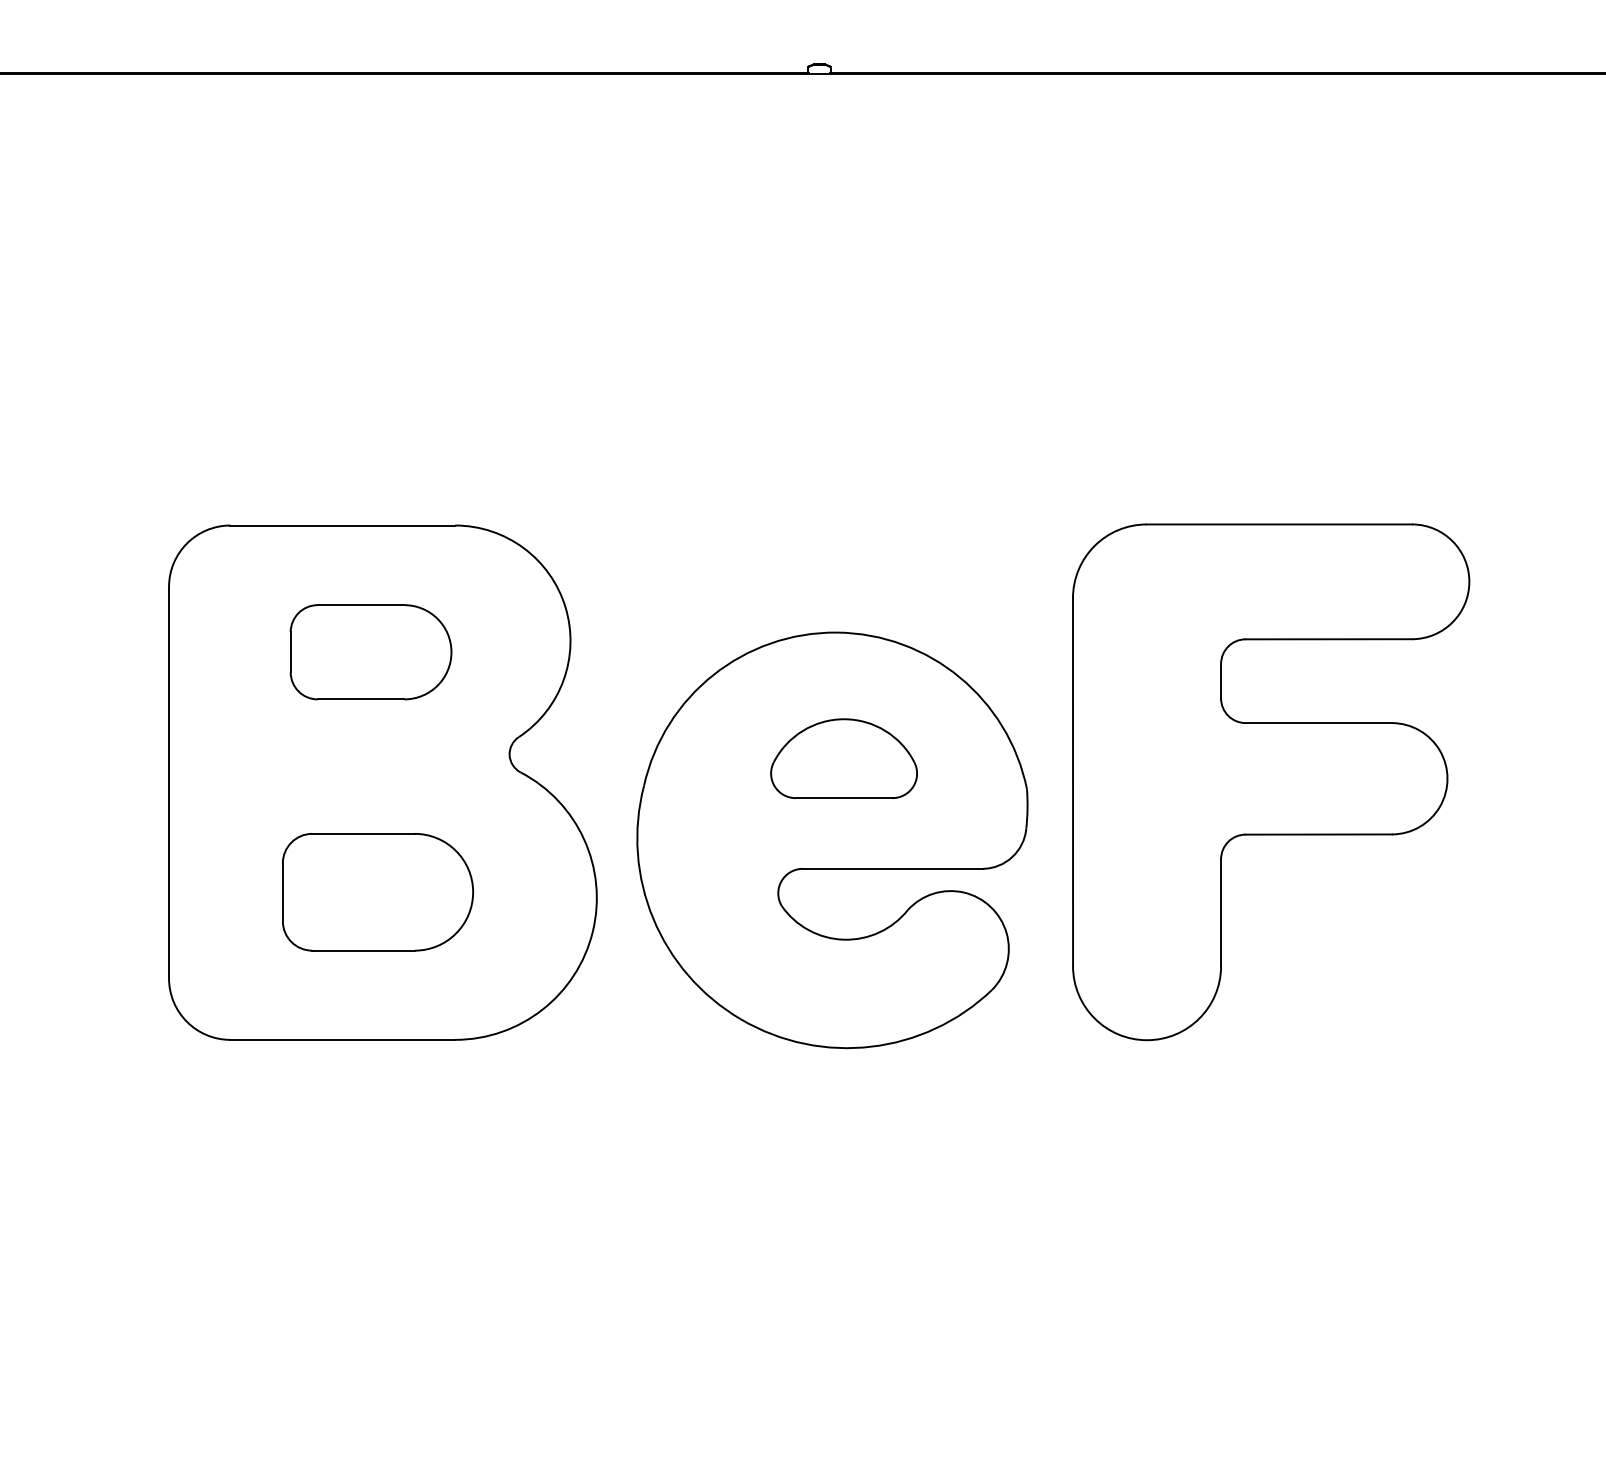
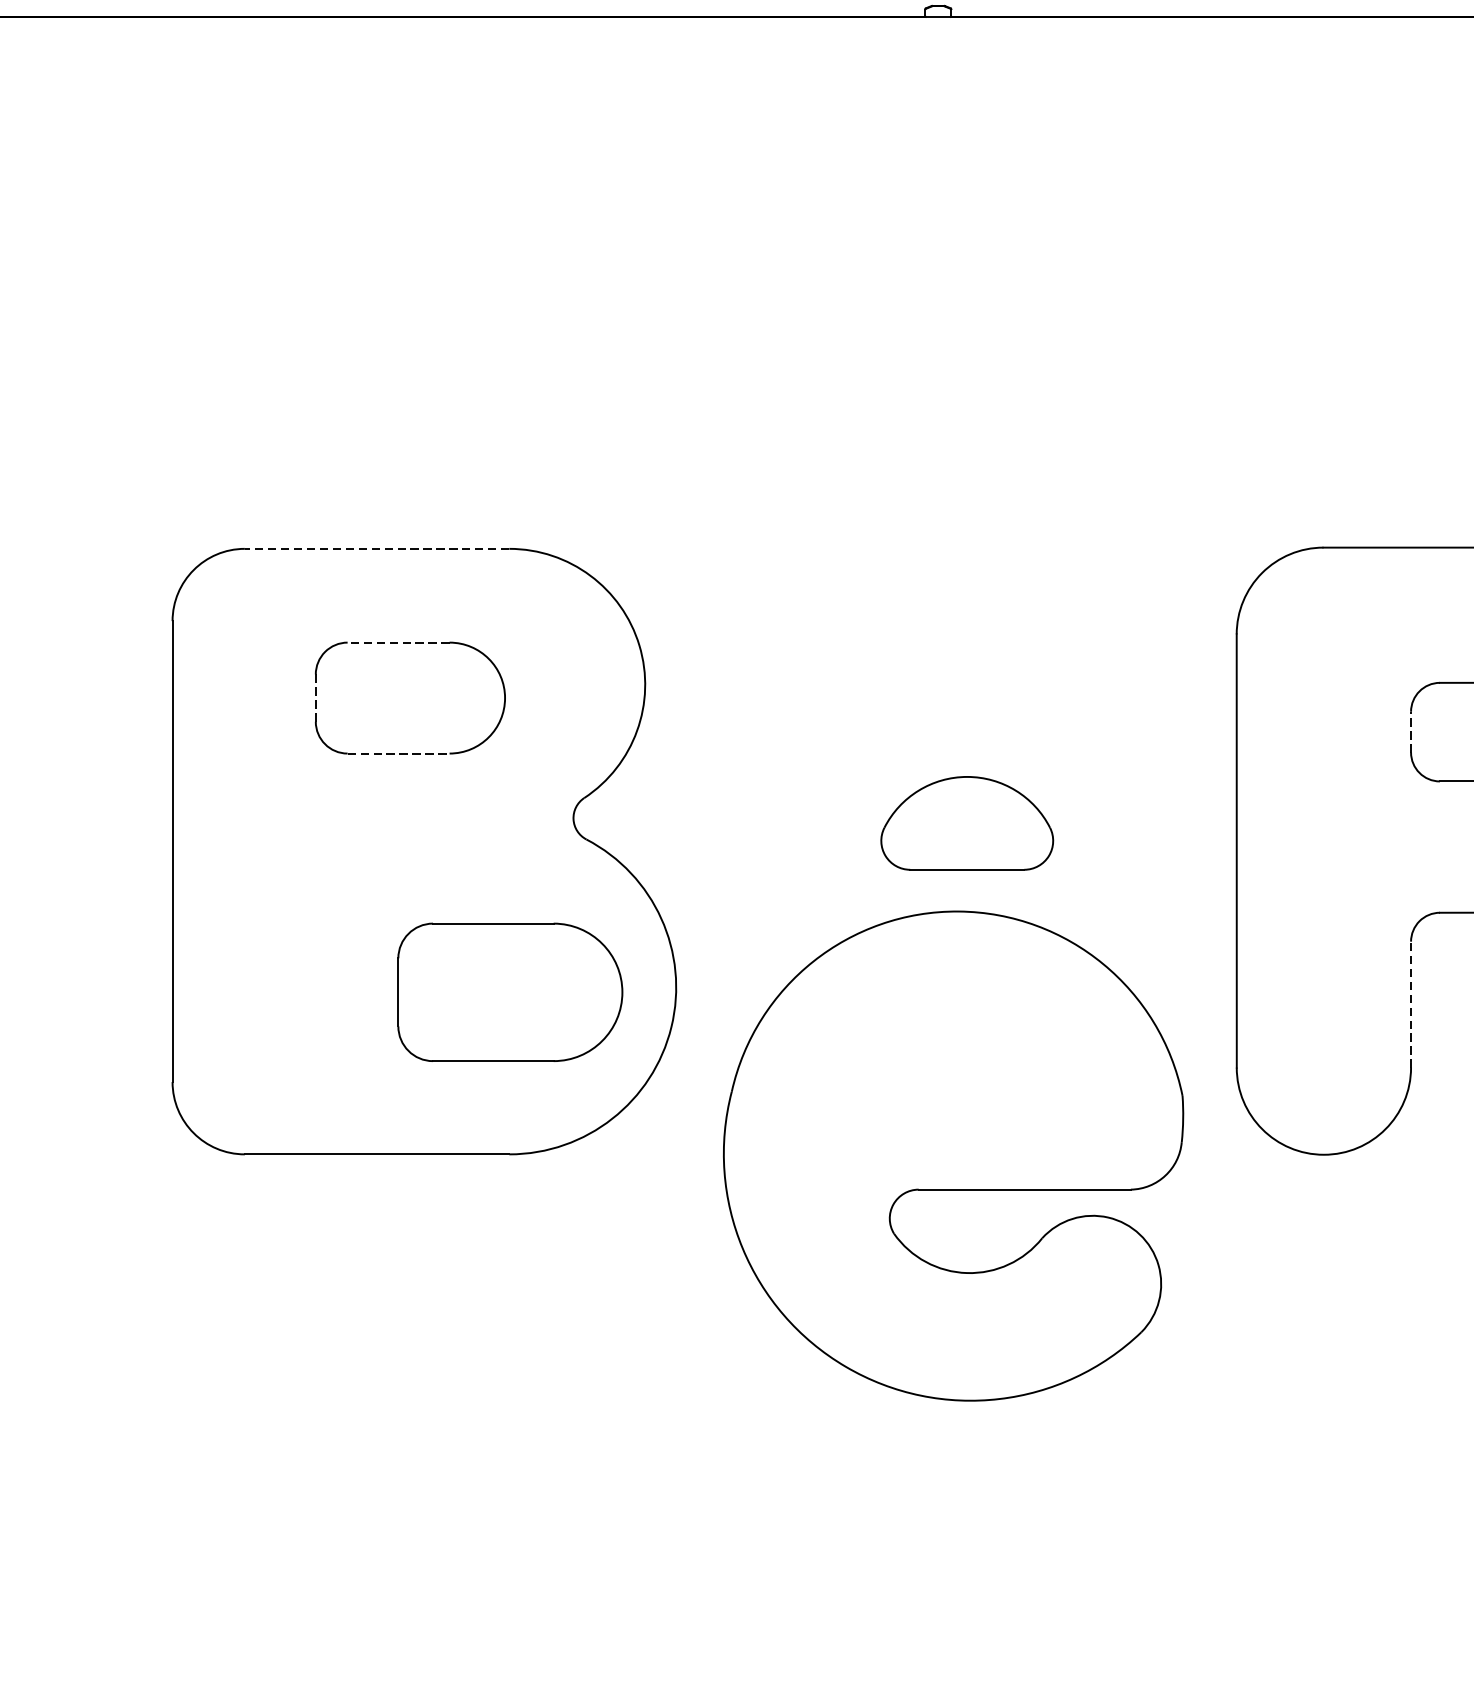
line: (342, 525) -> (376, 548), solid -> dashed
line: (360, 605) -> (397, 643), solid -> dashed
line: (290, 652) -> (315, 698), solid -> dashed
line: (1221, 680) -> (1411, 731), solid -> dashed
line: (361, 699) -> (399, 753), solid -> dashed
part: (832, 840) -> (953, 1156), moved
part: (378, 892) -> (510, 992), moved
line: (1221, 912) -> (1411, 1004), solid -> dashed

